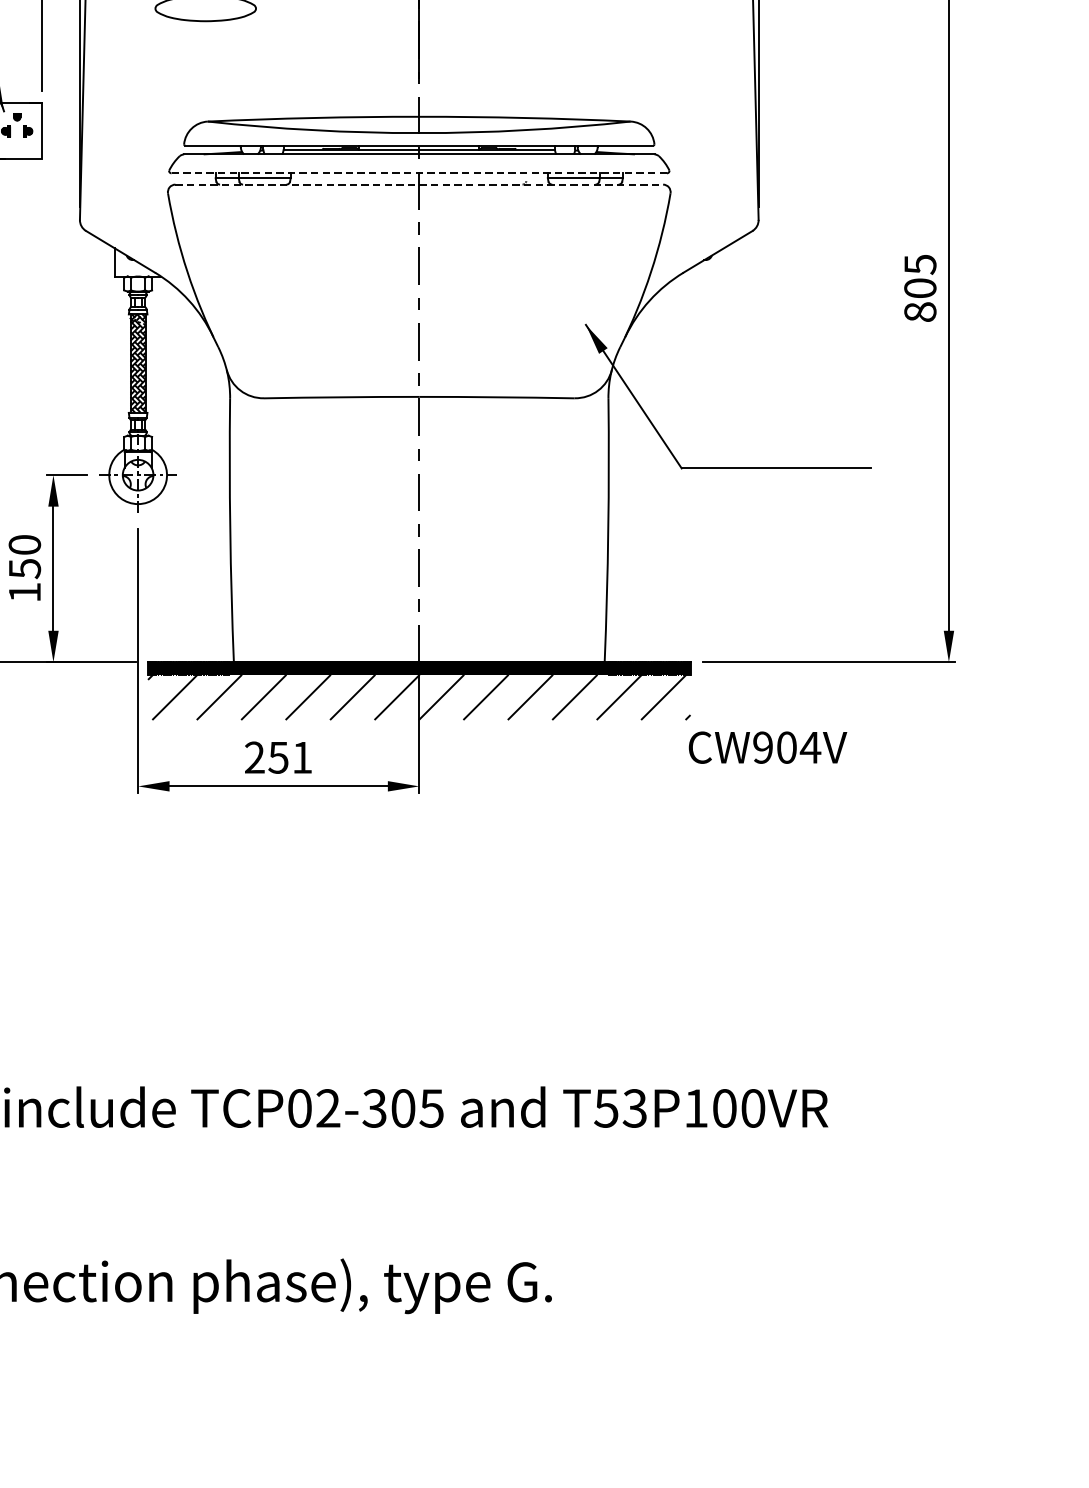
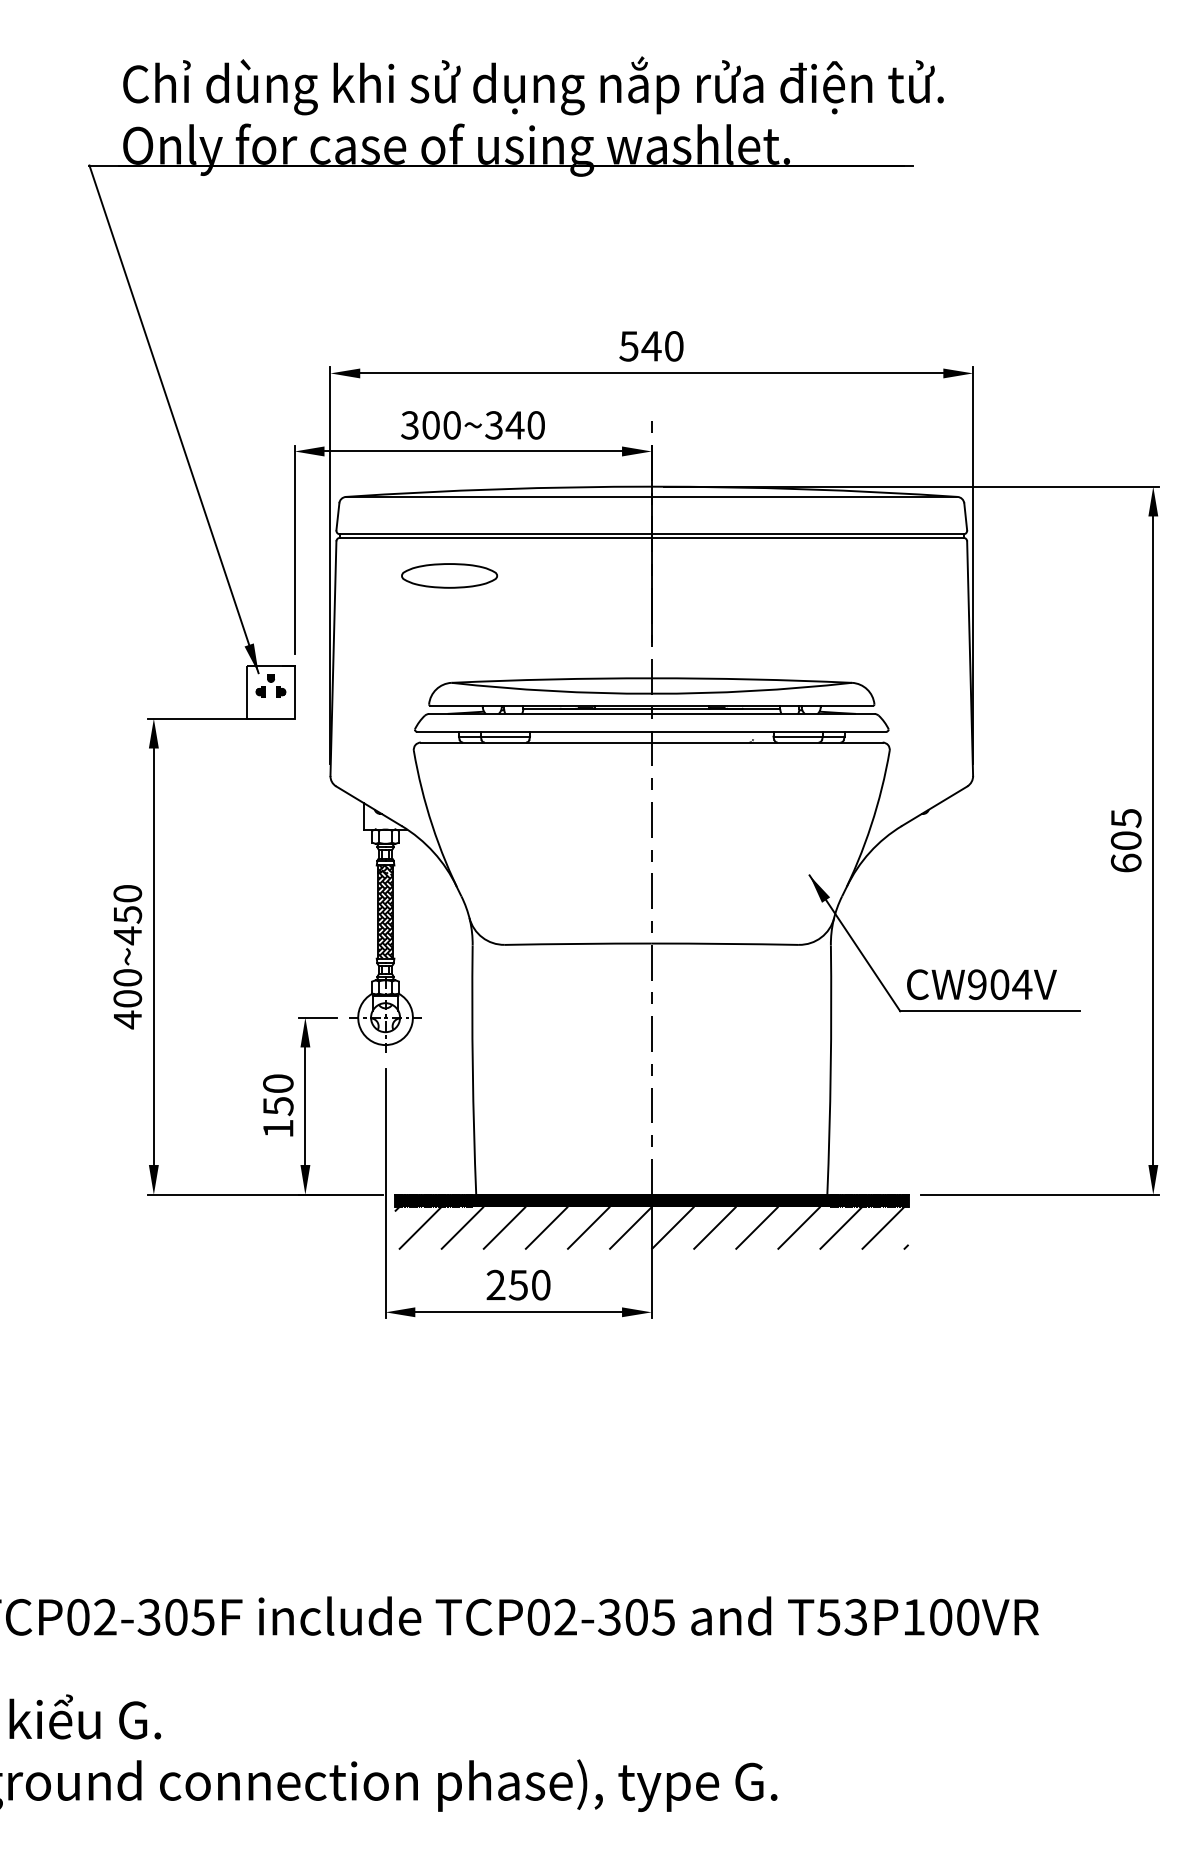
line: (418, 172) -> (651, 731), dashed -> solid
line: (418, 184) -> (651, 742), dashed -> solid
text: (919, 311) -> (1125, 862), 805 -> 605
text: (767, 747) -> (981, 984), moved
text: (302, 756) -> (541, 1284), 251 -> 250

